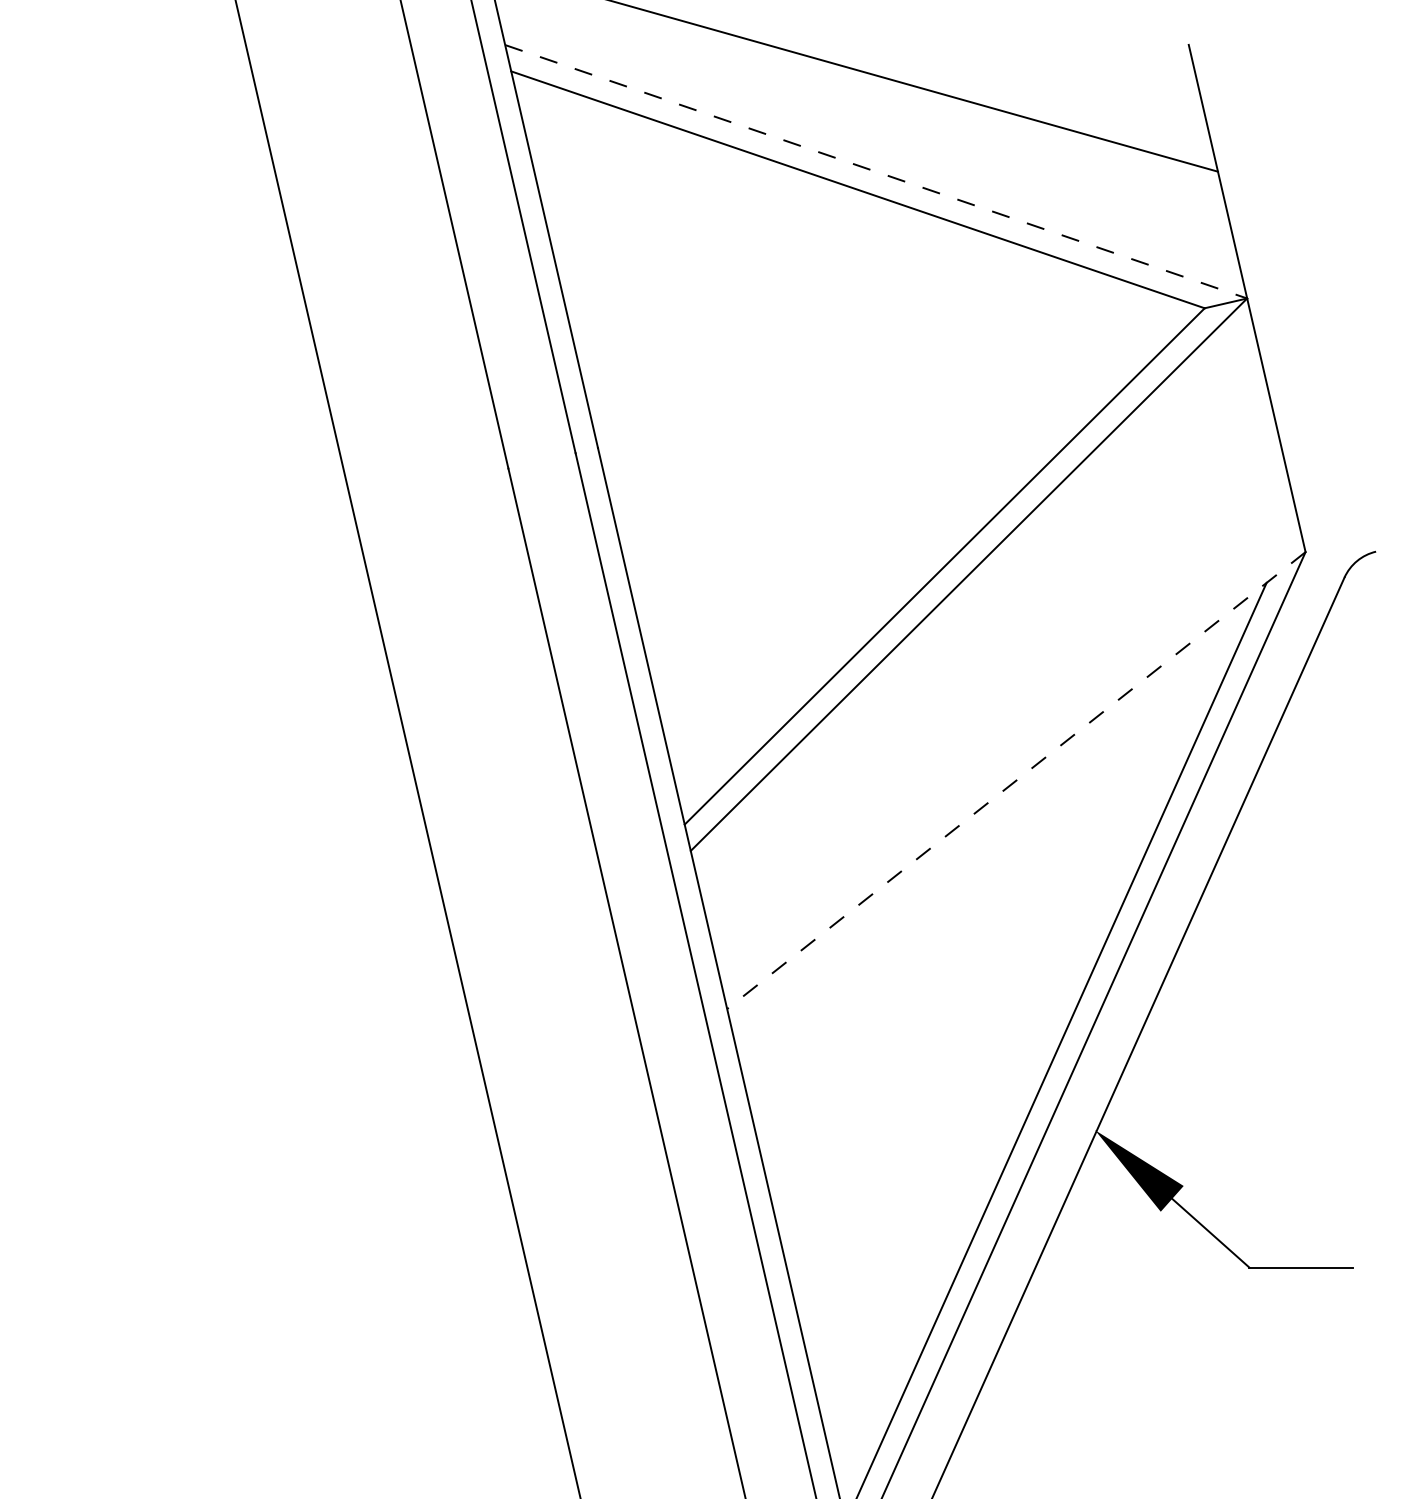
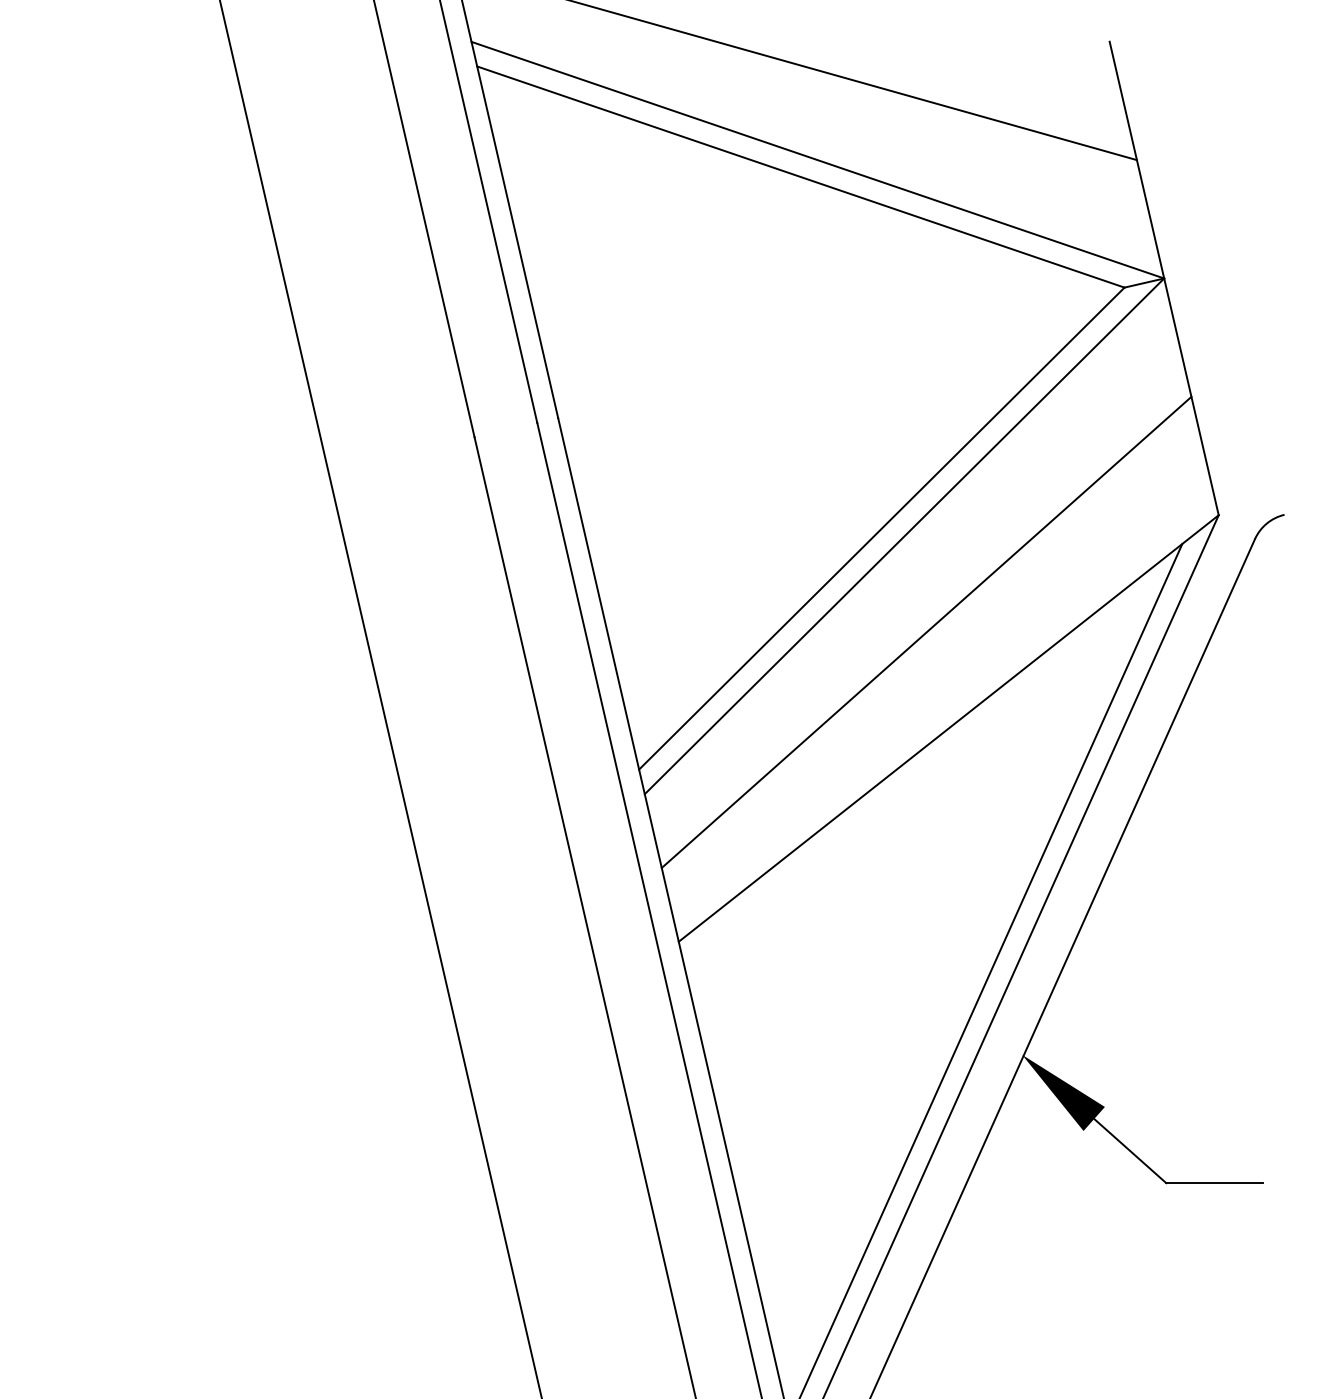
line: (876, 171) -> (818, 159), dashed -> solid
line: (992, 677) -> (926, 632), added
line: (1016, 780) -> (948, 728), dashed -> solid

